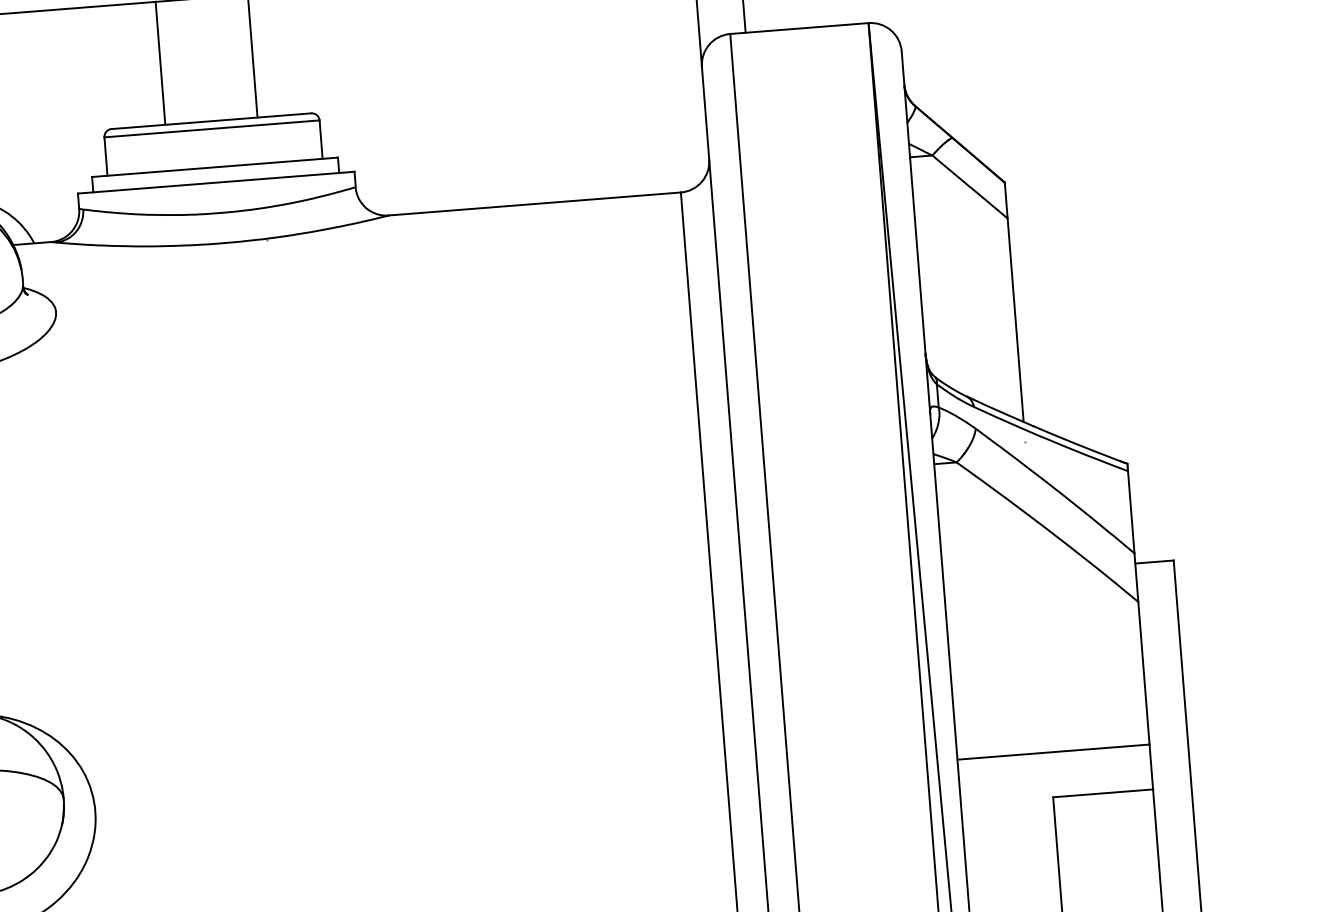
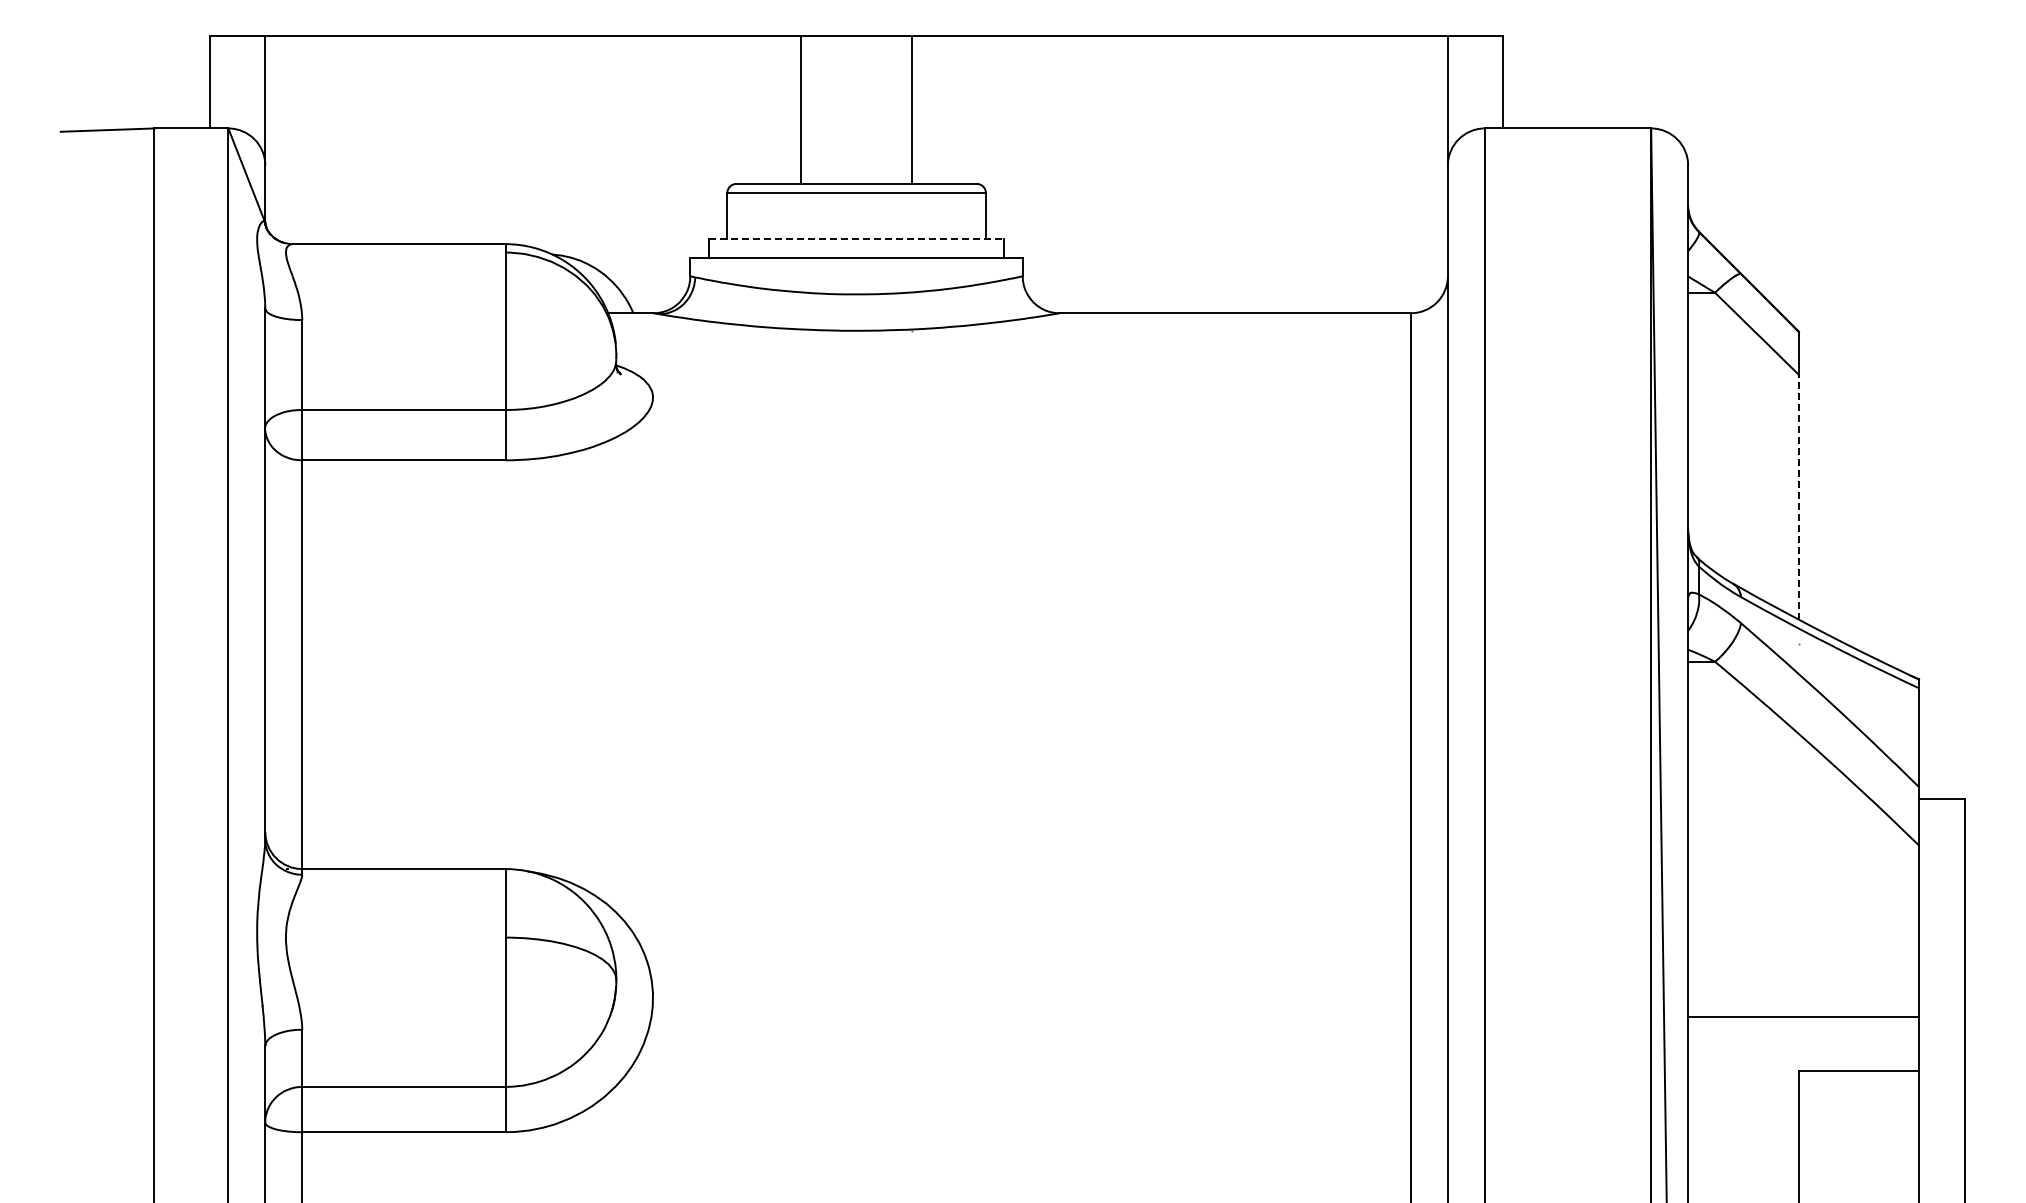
line: (214, 167) -> (856, 239), solid -> dashed
line: (1015, 319) -> (1798, 496), solid -> dashed

